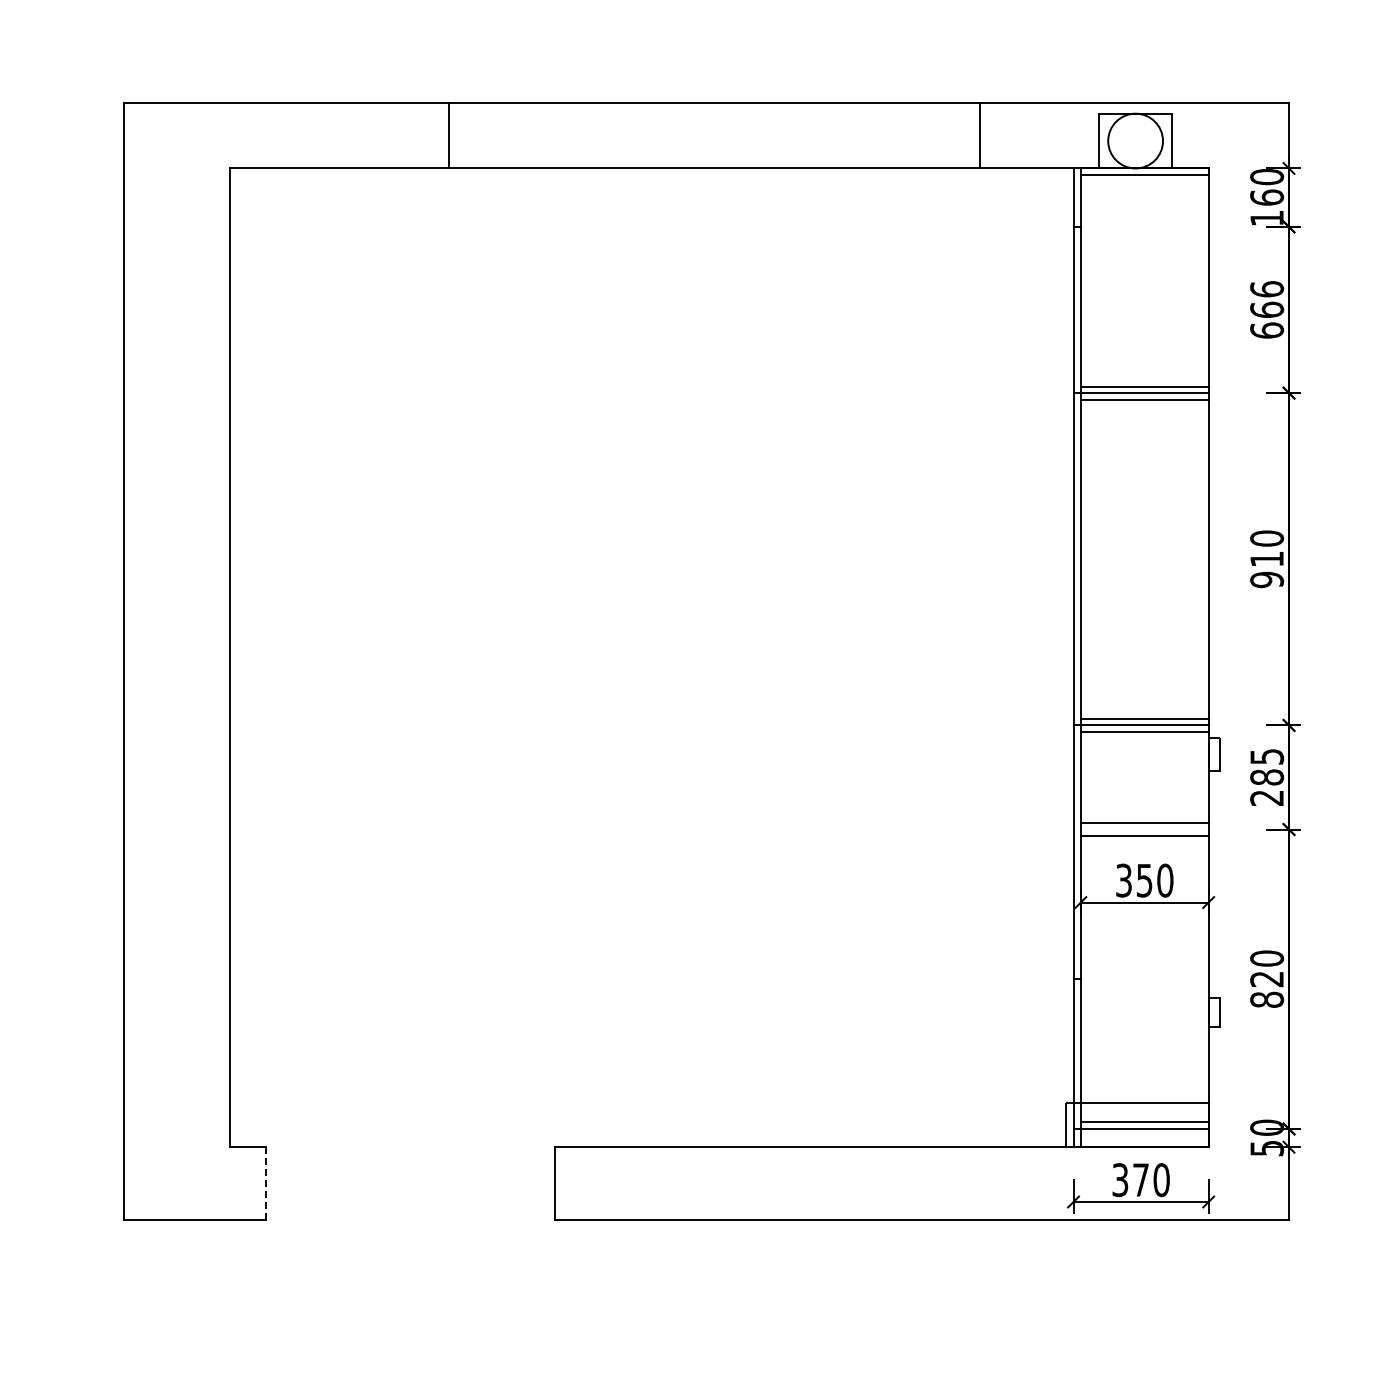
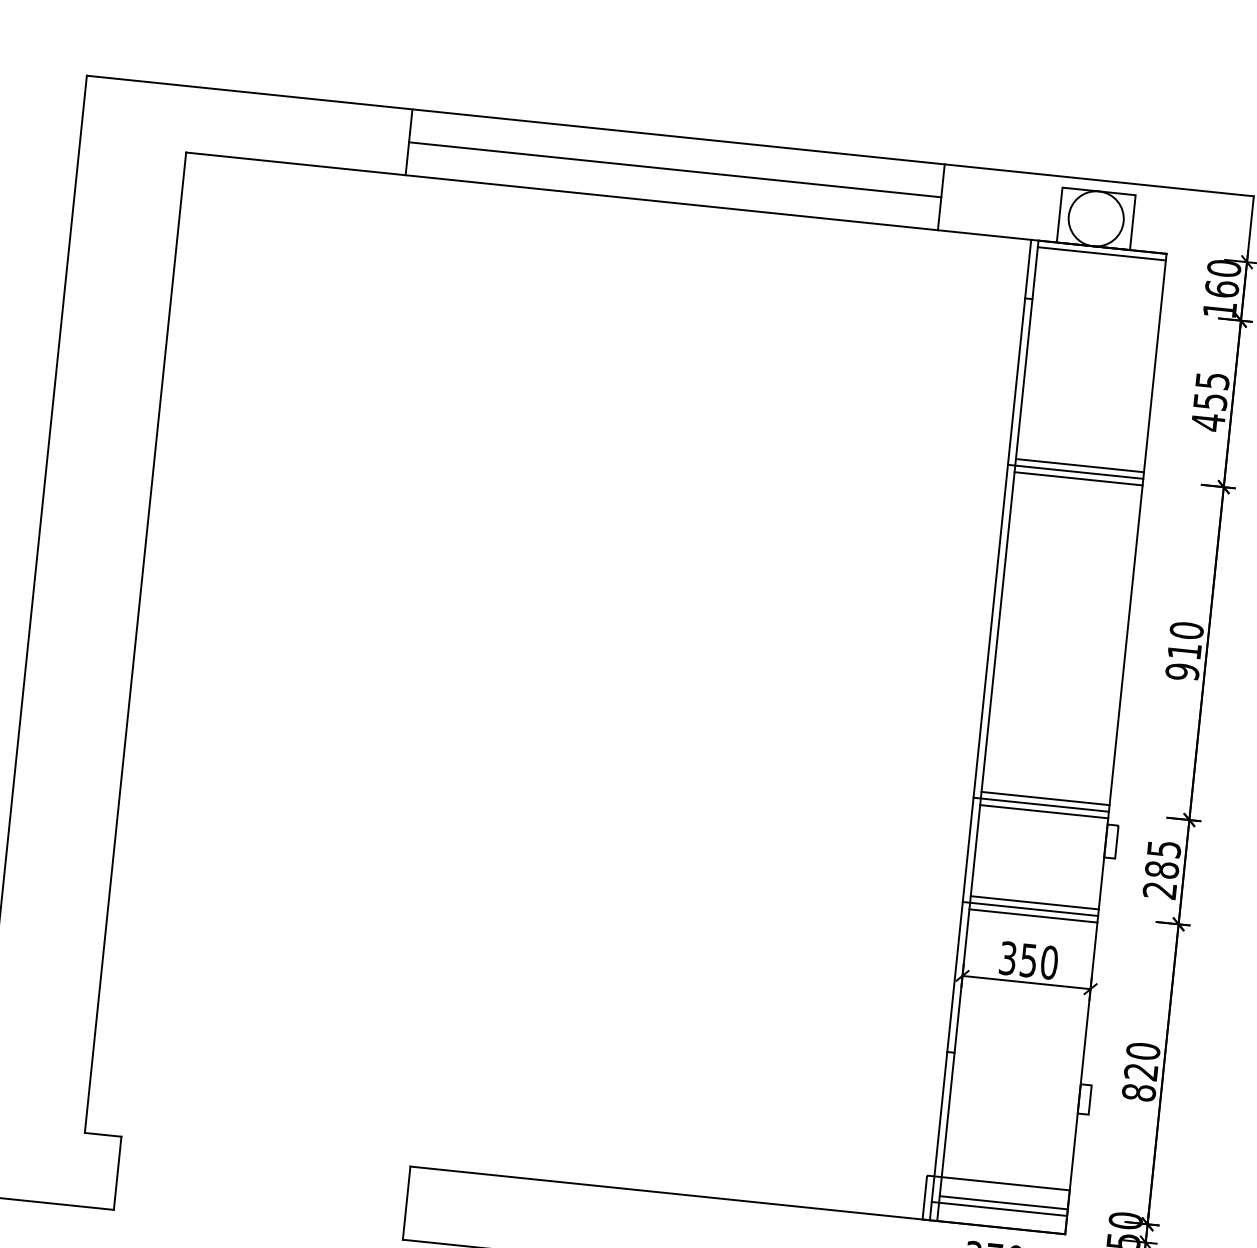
line: (714, 135) -> (674, 169), added
text: (1267, 310) -> (1210, 402), 666 -> 455
line: (1140, 829) -> (1029, 908), added
line: (266, 1183) -> (117, 1173), dashed -> solid

